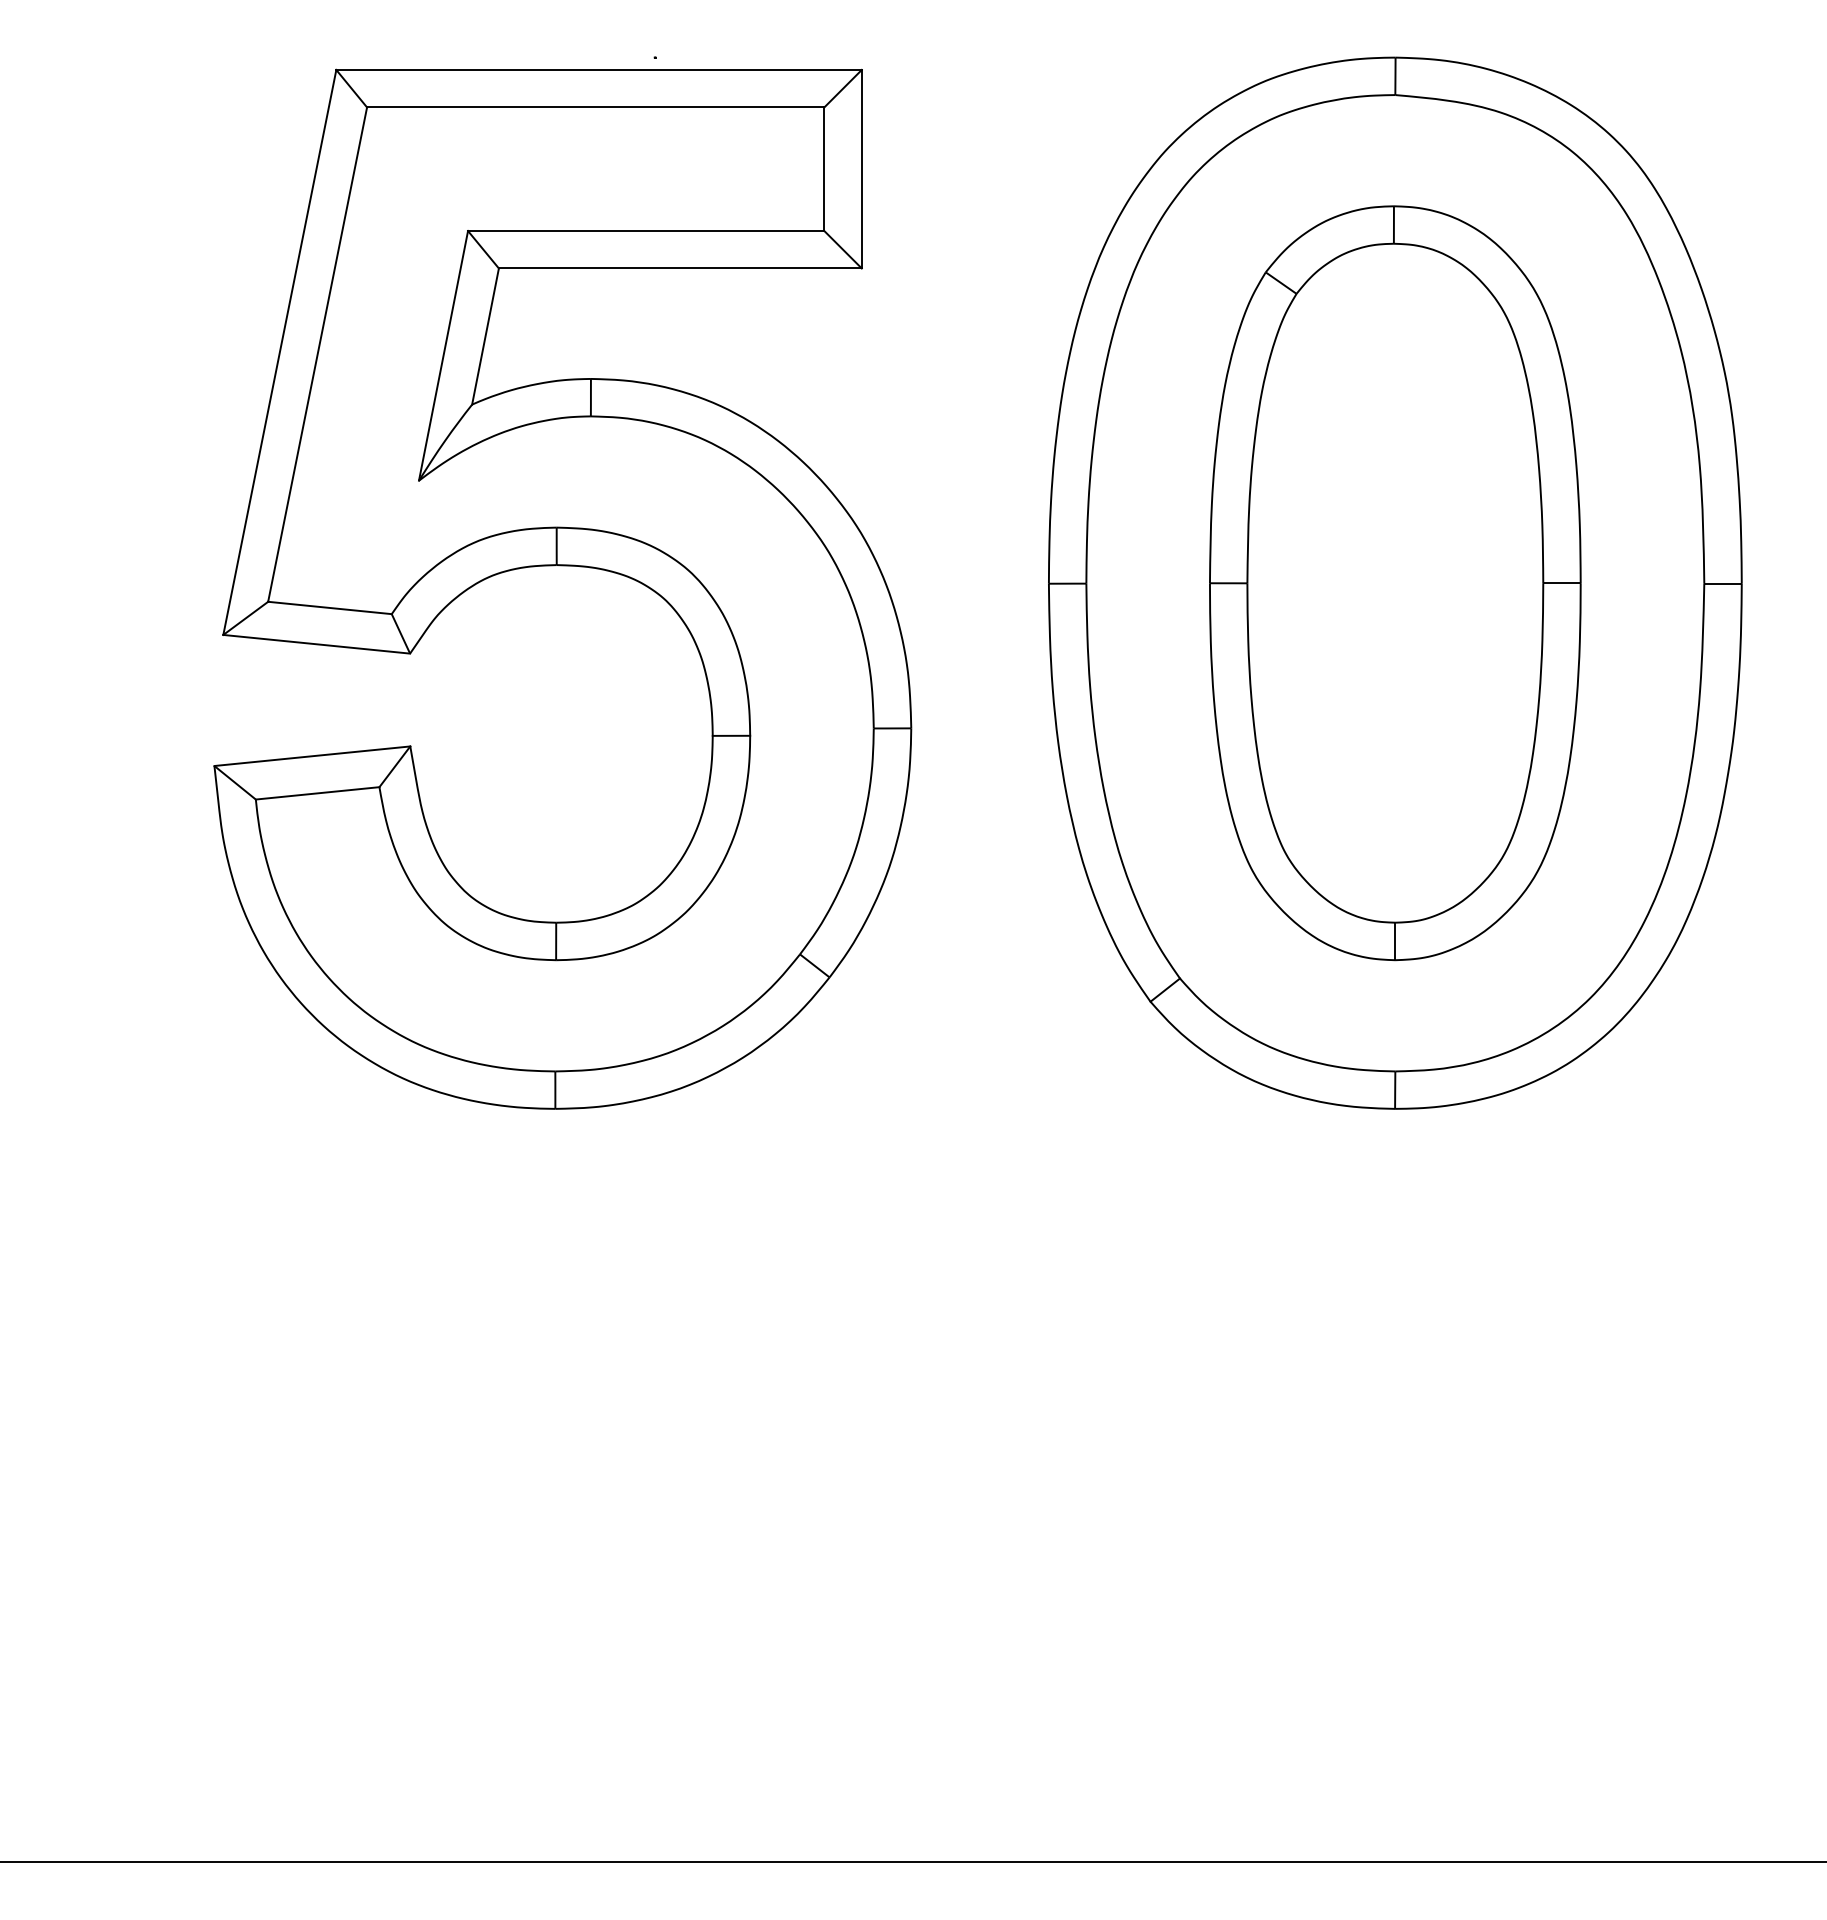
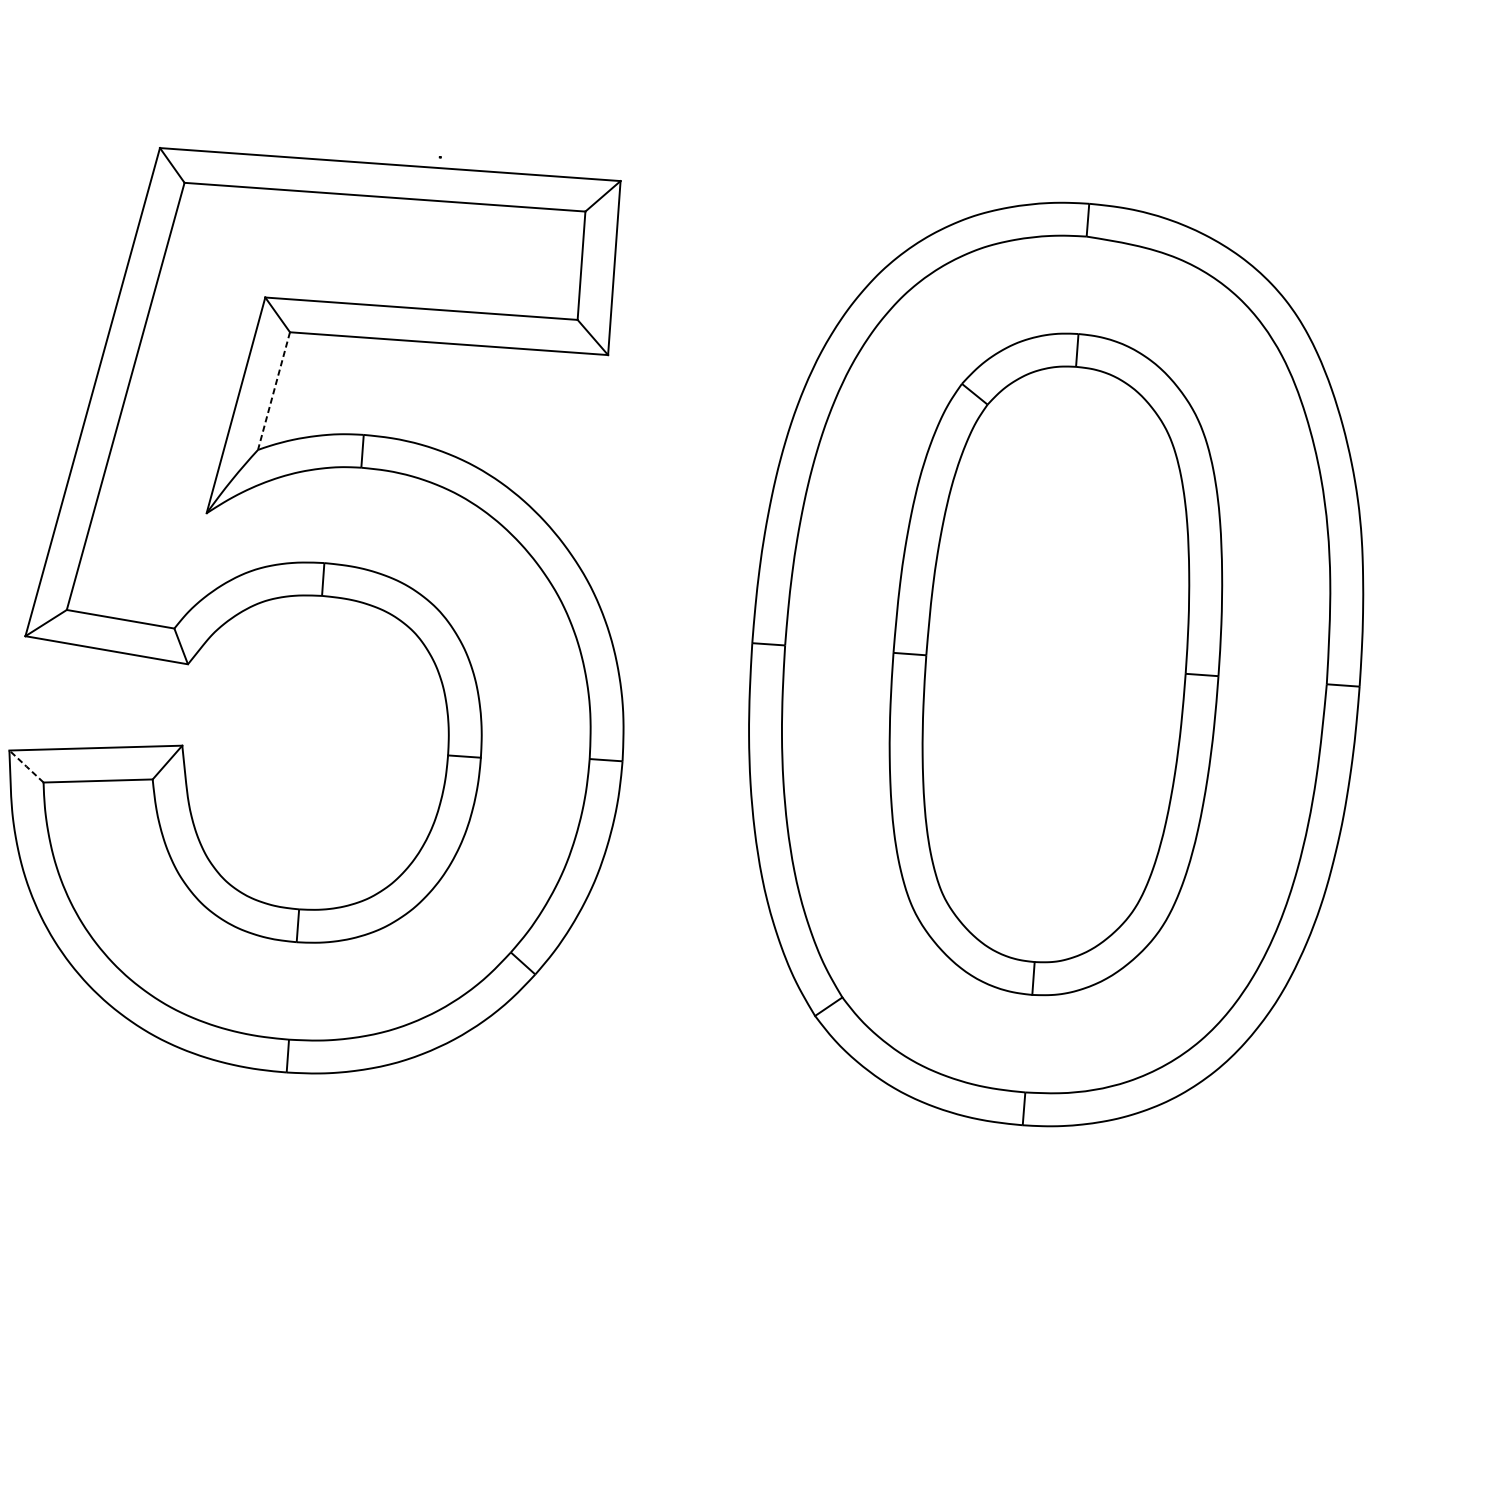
line: (485, 337) -> (273, 391), solid -> dashed
line: (235, 782) -> (26, 766), solid -> dashed

